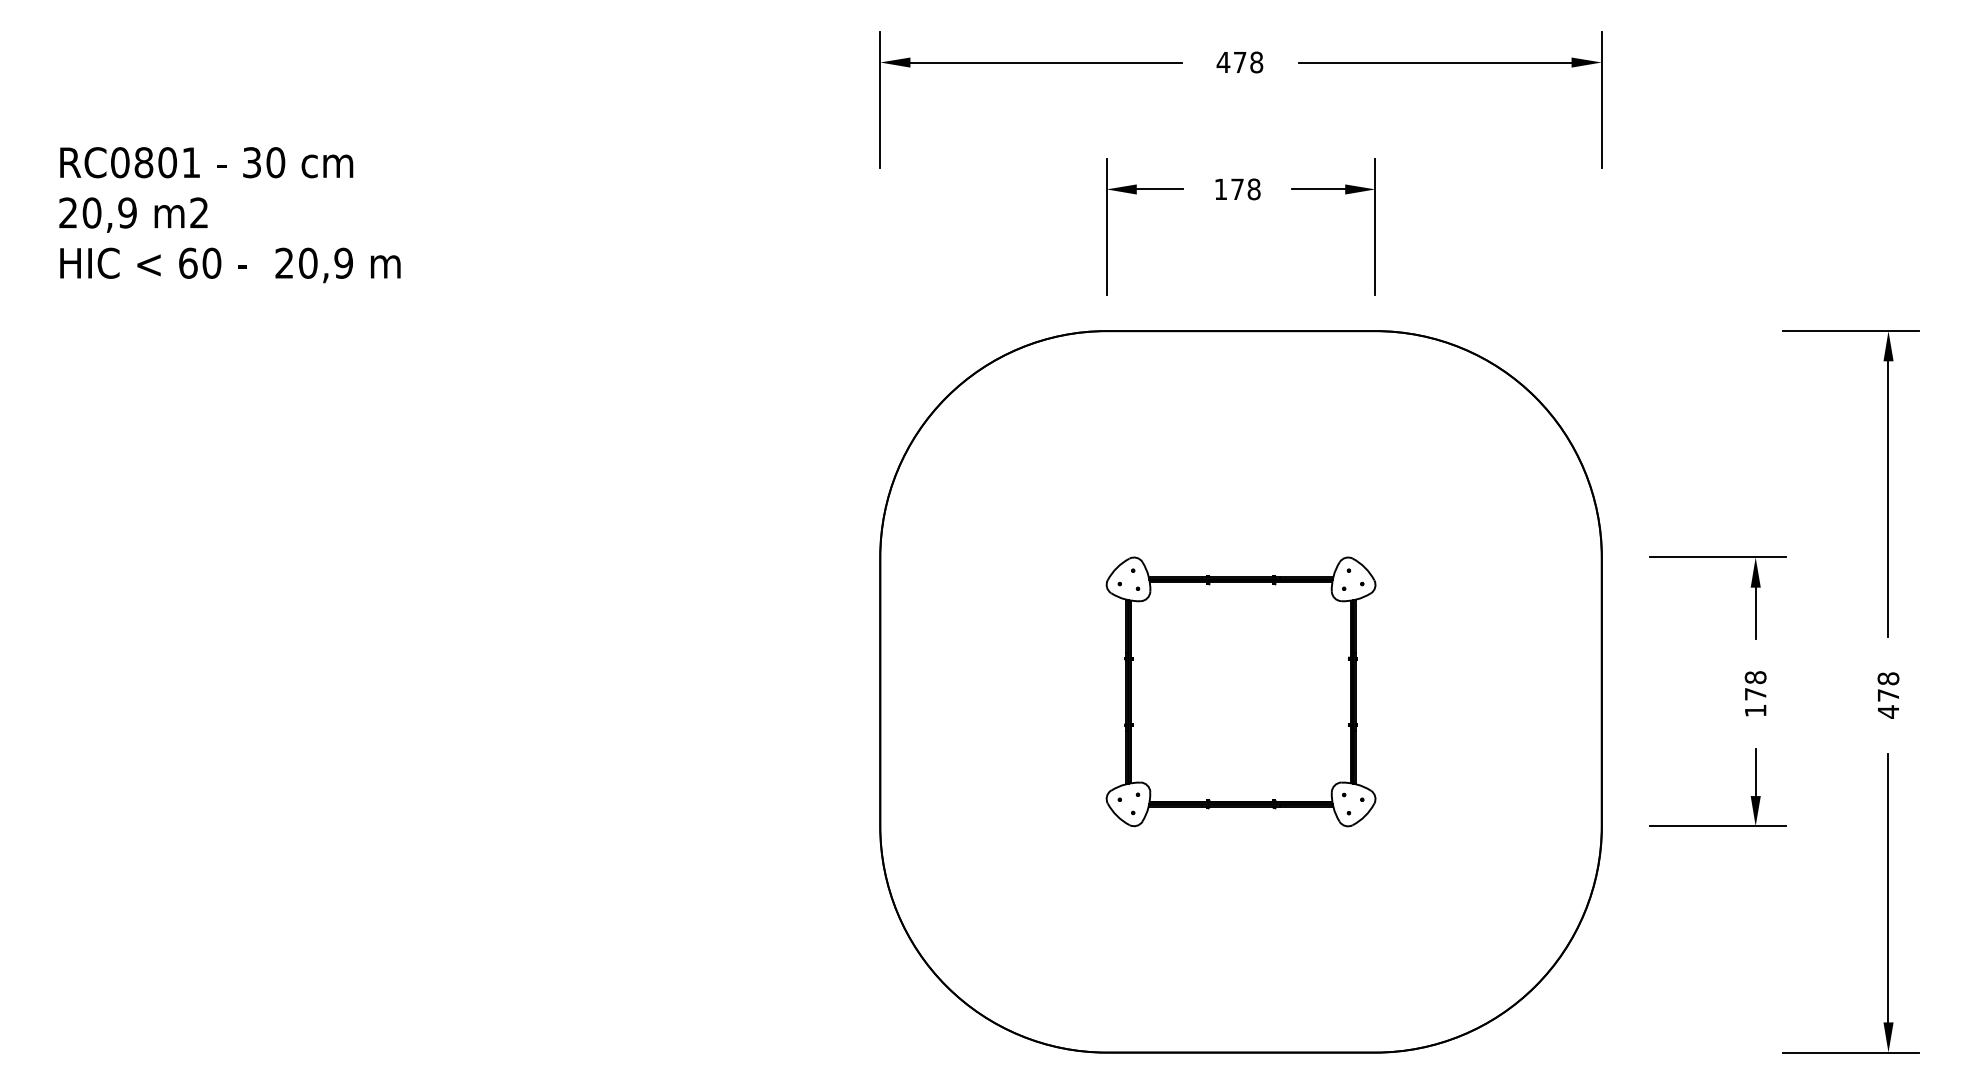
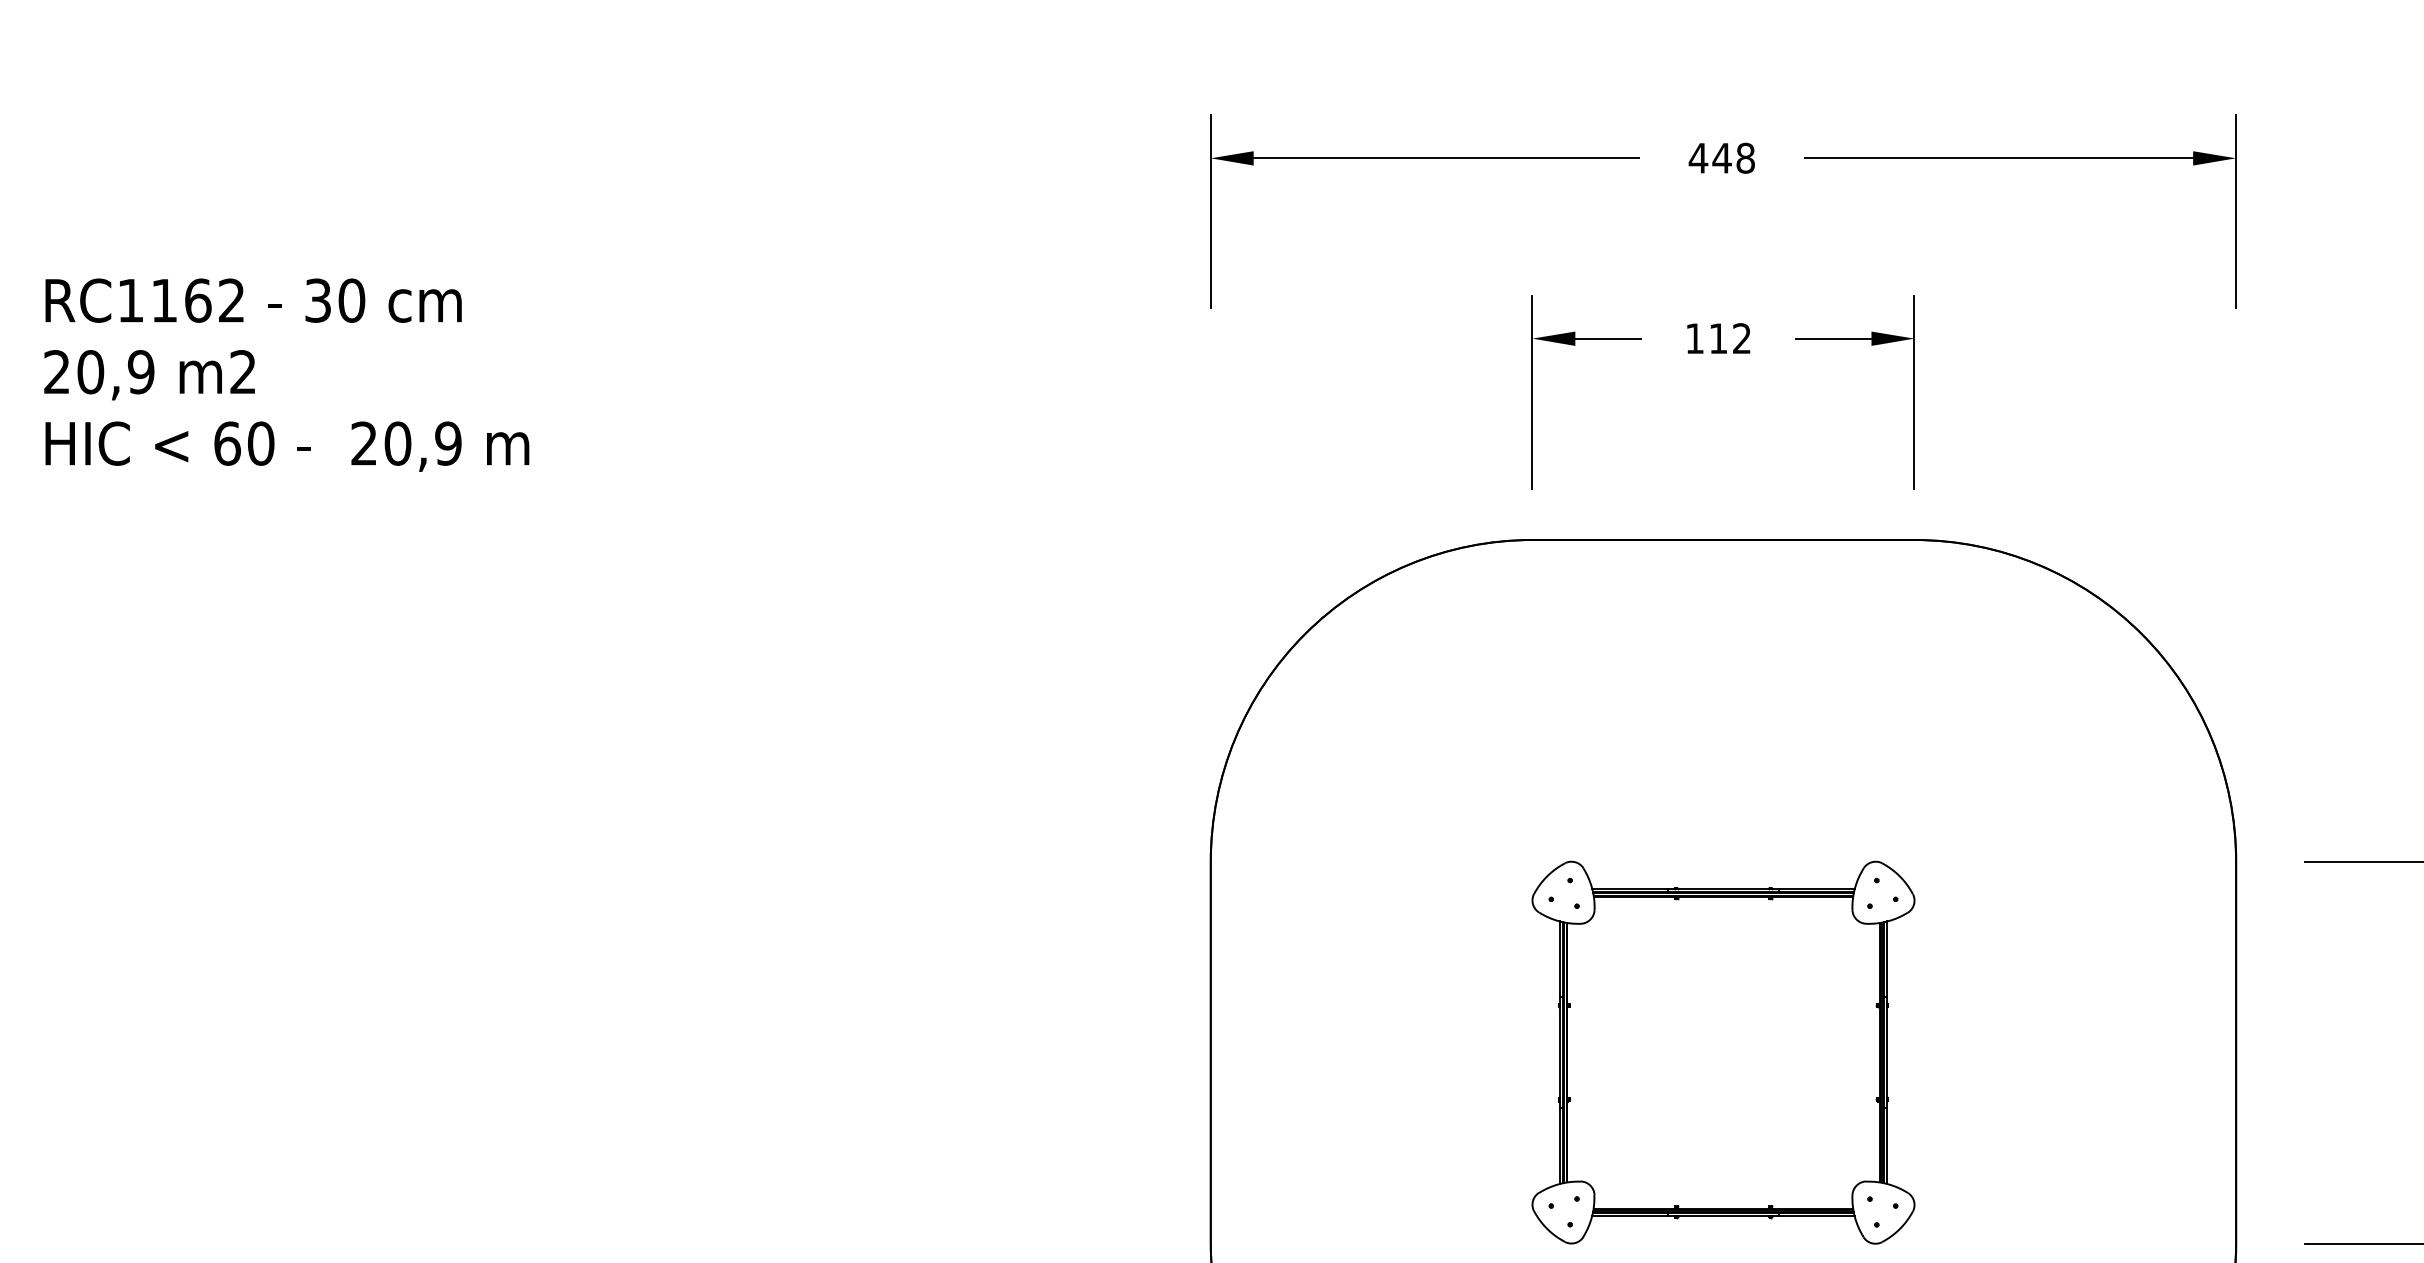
text: (1239, 62) -> (1721, 158), 478 -> 448
text: (155, 162) -> (180, 300), RC0801 -> RC1162
text: (1245, 189) -> (1729, 338), 178 -> 112

